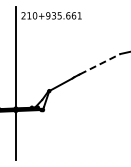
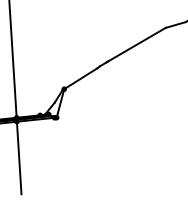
line: (100, 64) -> (137, 45), dashed -> solid

